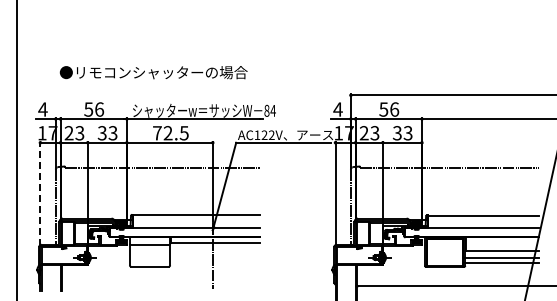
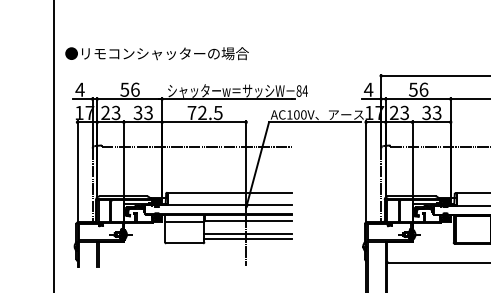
text: (153, 72) -> (156, 53), moved
text: (267, 135) -> (299, 115), AC122V -> AC100V
line: (40, 193) -> (77, 171), dashed -> solid
line: (214, 257) -> (247, 234), added
line: (214, 262) -> (247, 239), added

